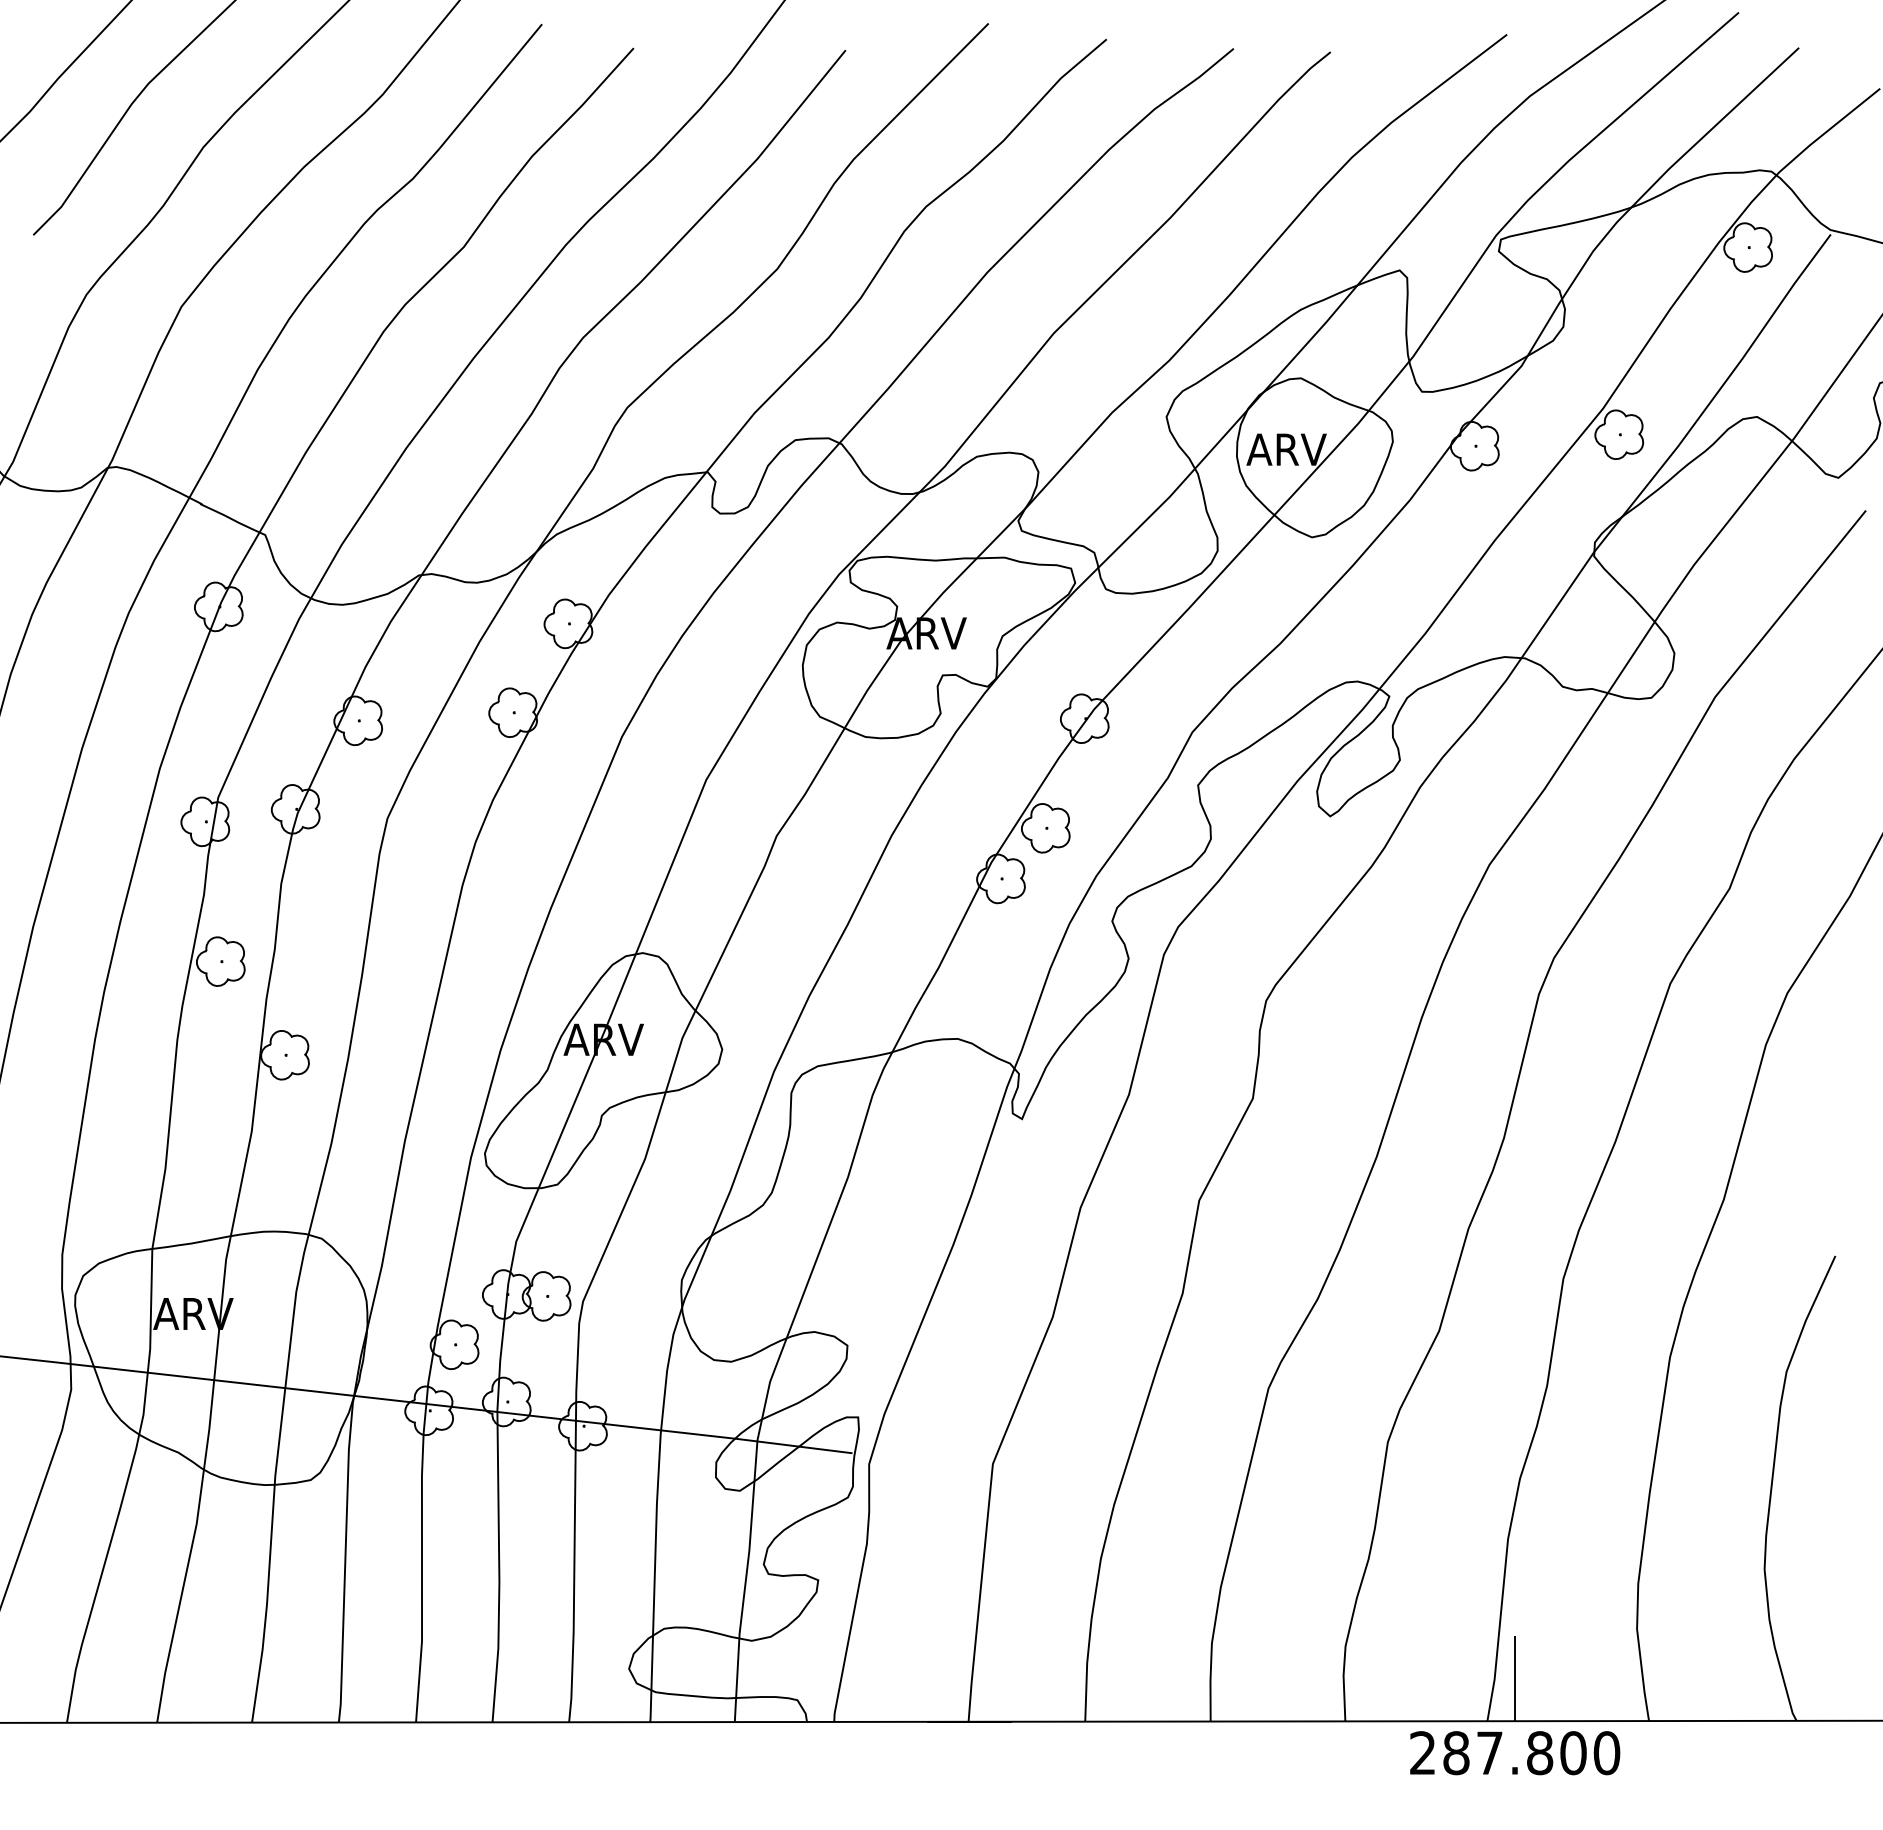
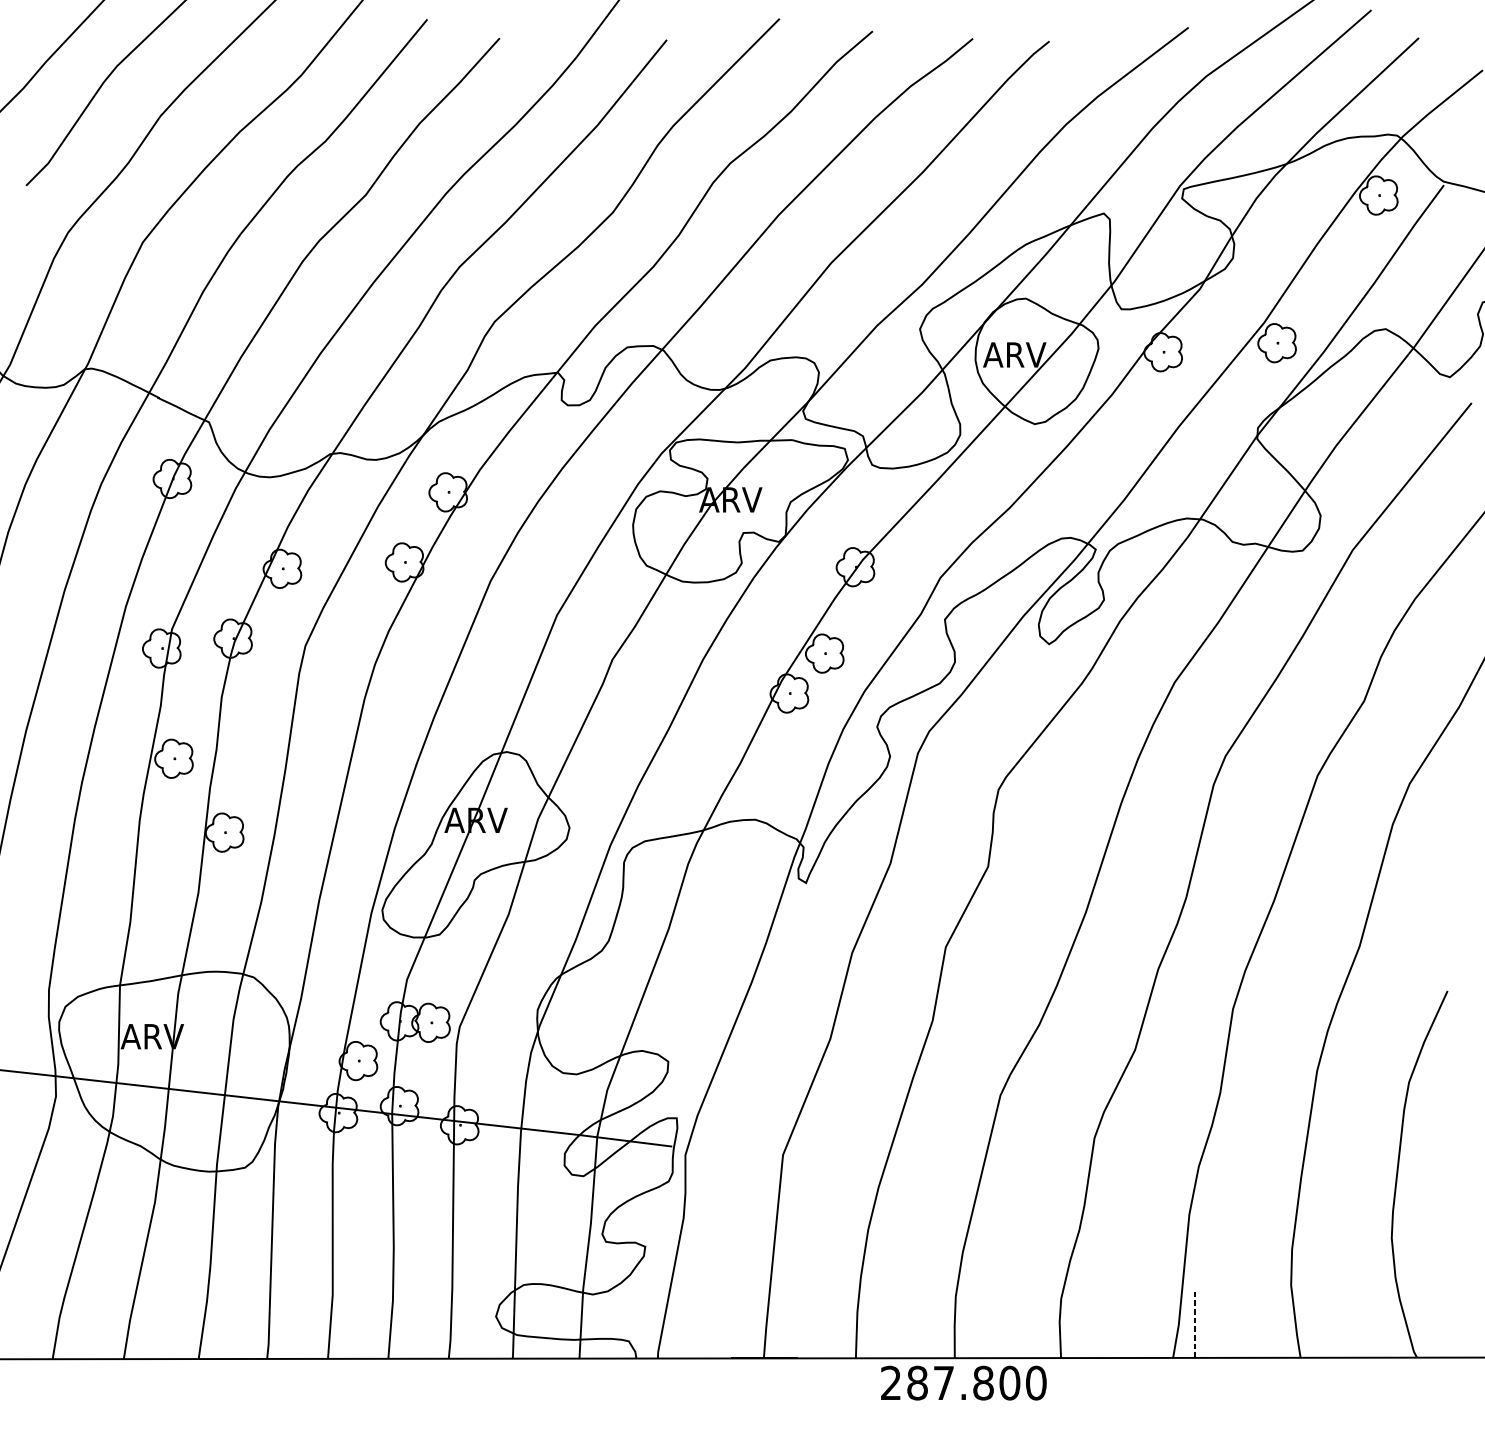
line: (1515, 1678) -> (1195, 1324), solid -> dashed
text: (1515, 1753) -> (964, 1383), moved

